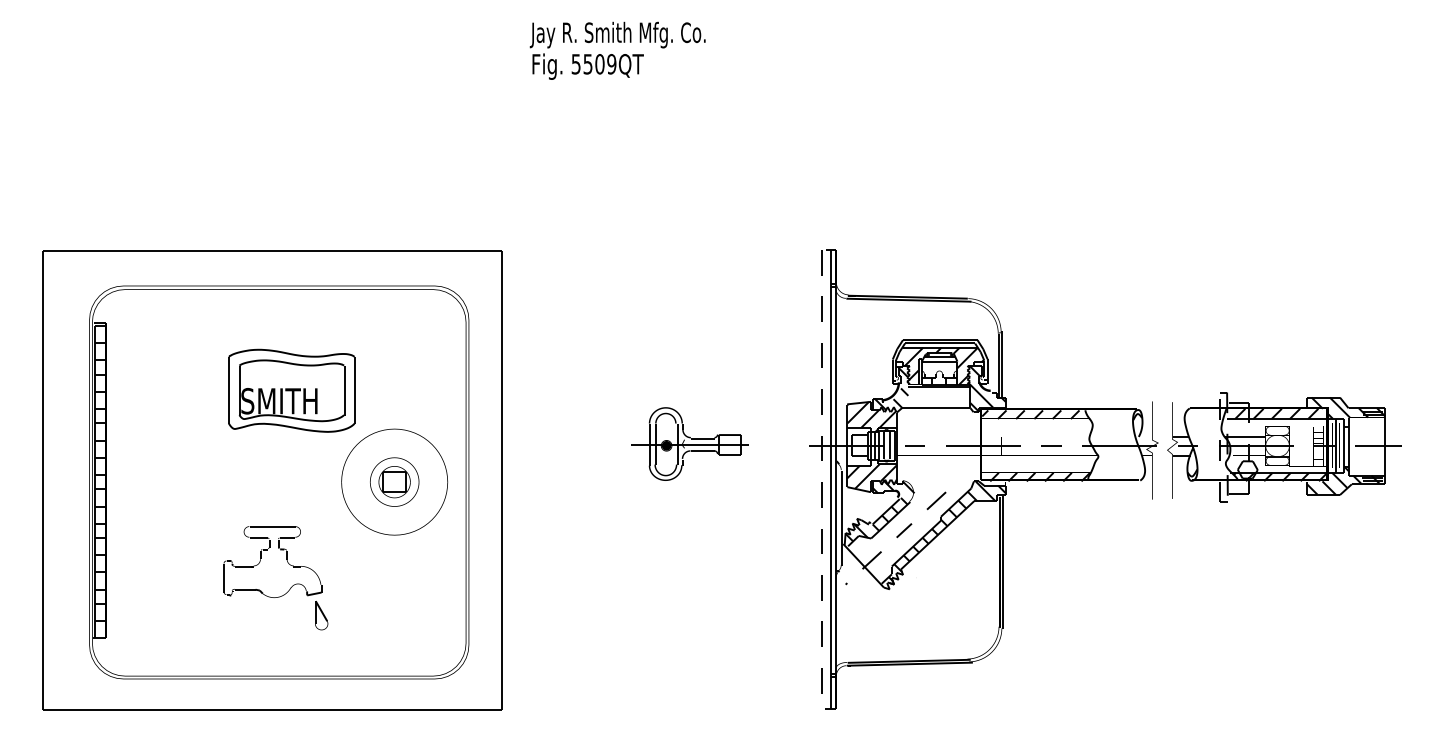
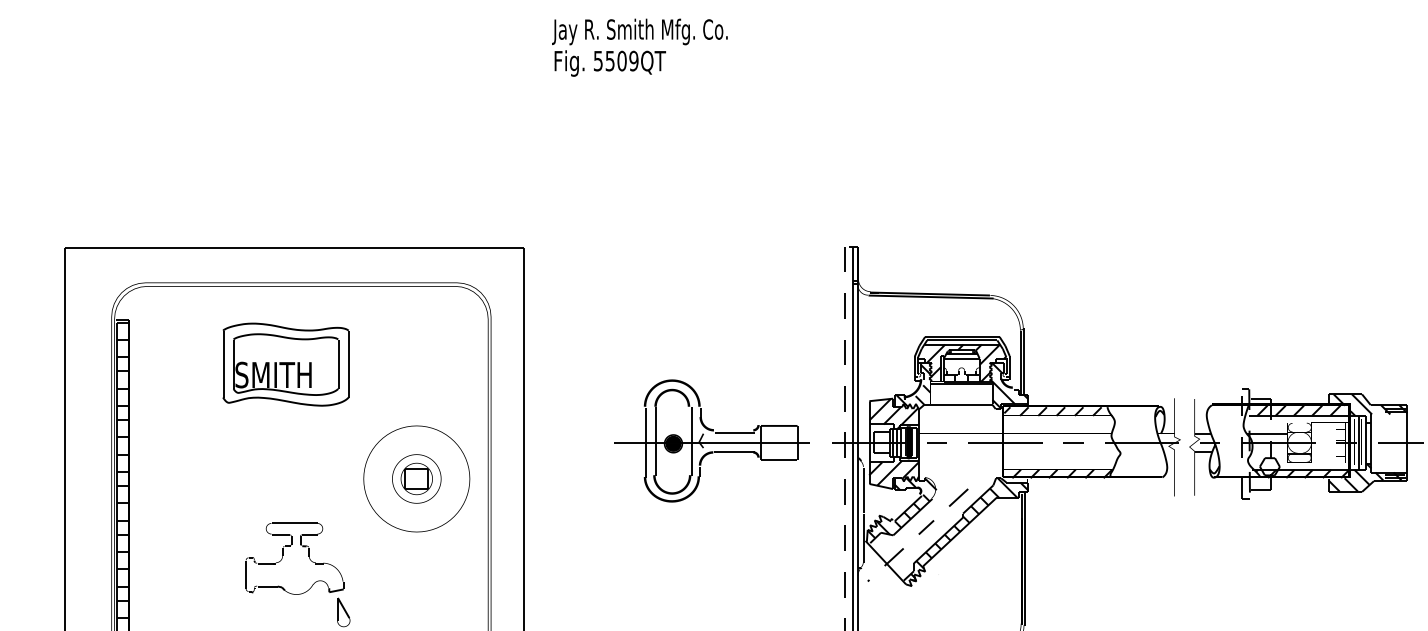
part: (291, 390) -> (285, 364), moved
part: (689, 443) -> (711, 440), size x1.67
fill: (886, 445) -> (908, 442), added

